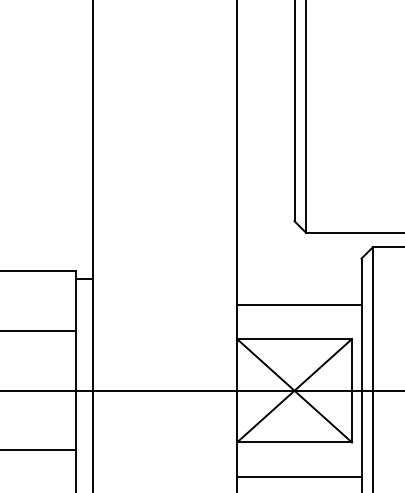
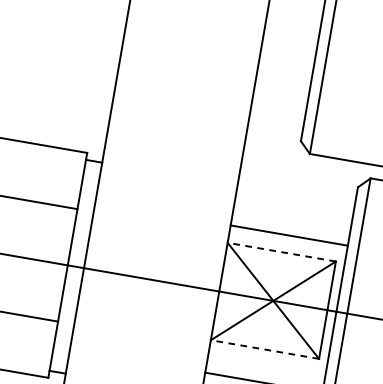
line: (299, 304) -> (289, 235), moved
line: (294, 339) -> (281, 252), solid -> dashed
line: (294, 442) -> (264, 349), solid -> dashed

